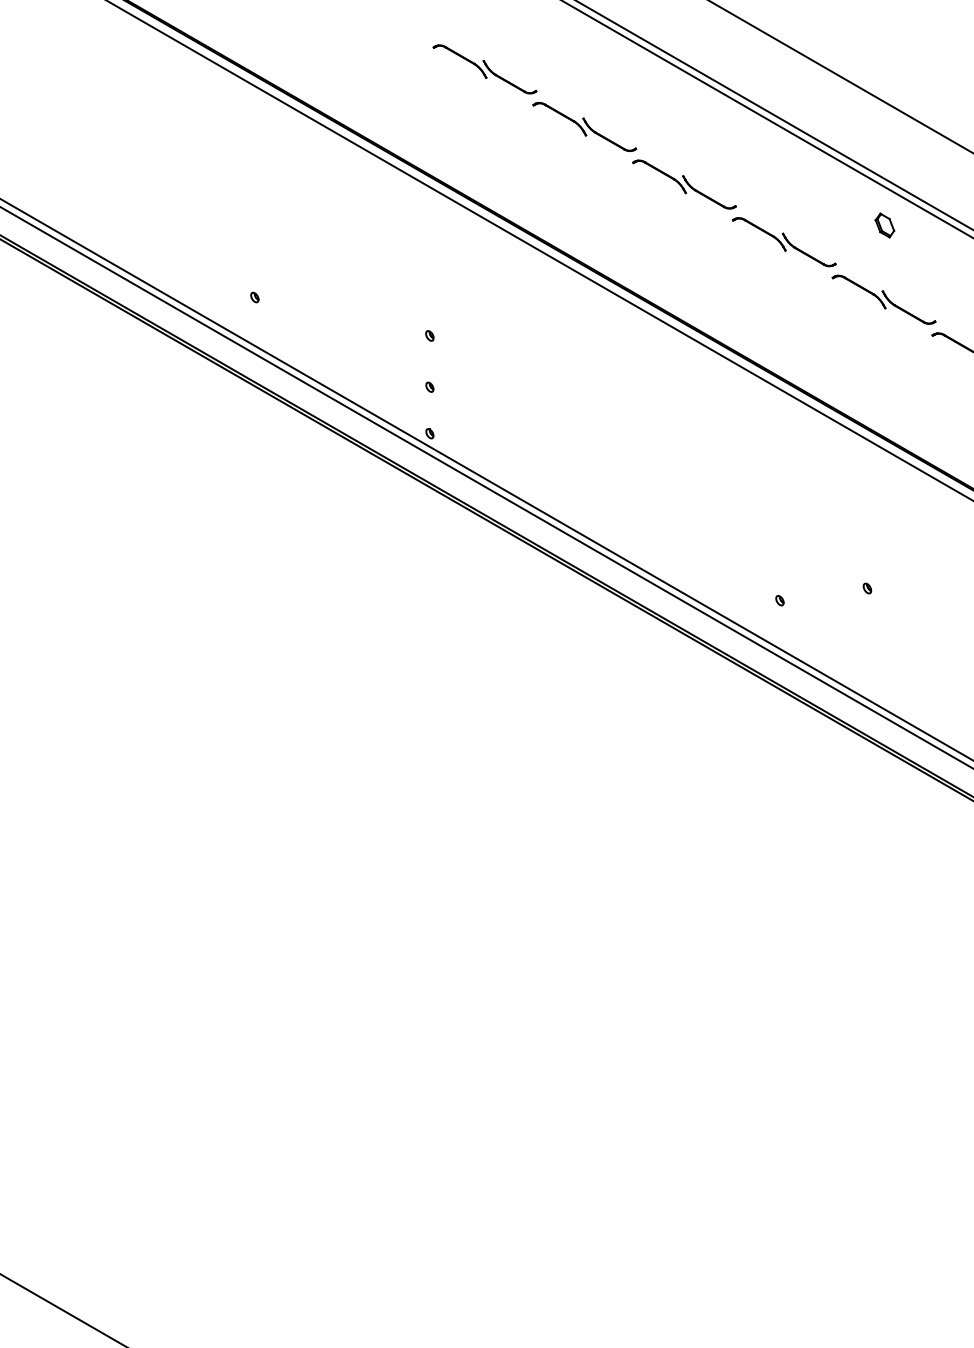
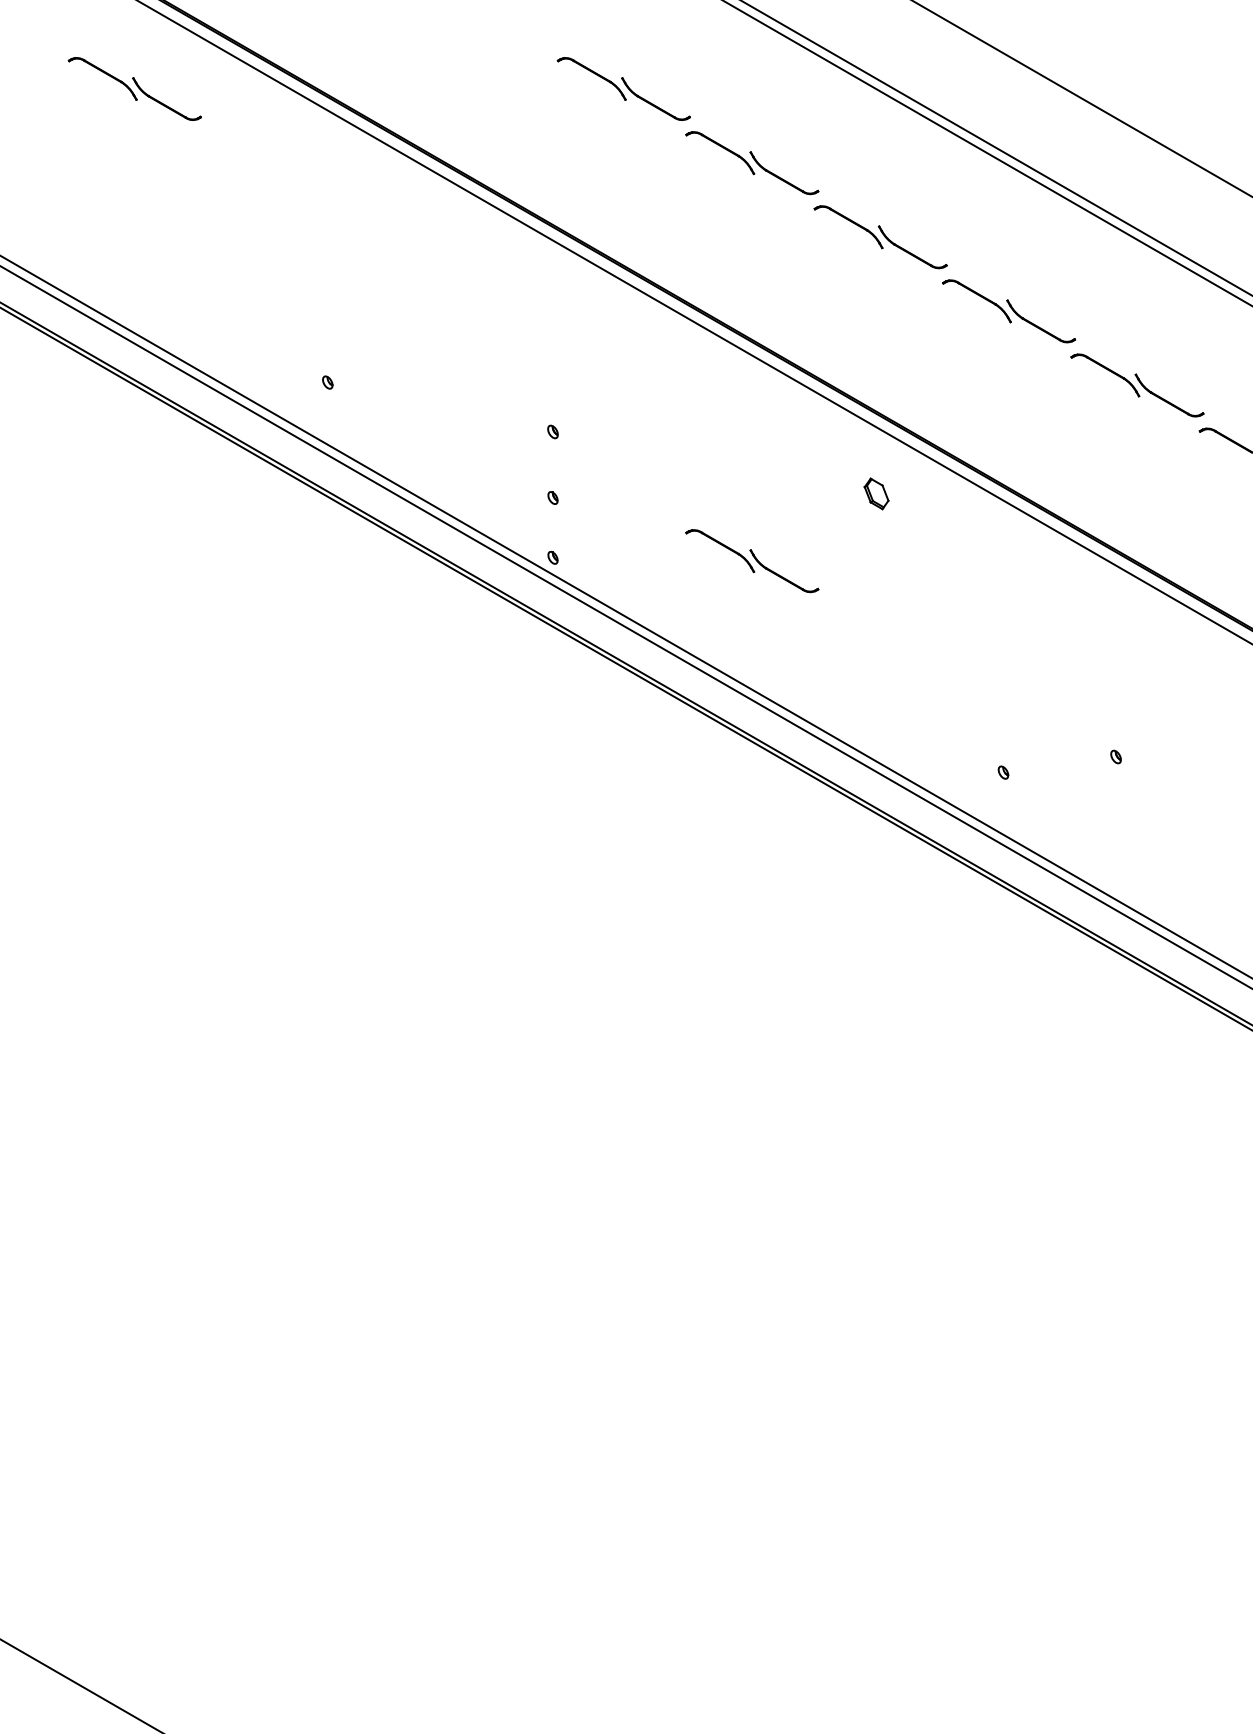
part: (104, 69) -> (134, 88), added
part: (884, 225) -> (876, 493), moved
part: (584, 436) -> (752, 561), added

